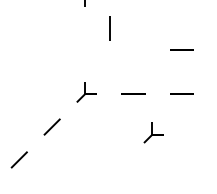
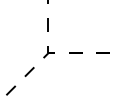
line: (108, 27) -> (47, 24), moved
line: (180, 48) -> (102, 27), removed
part: (152, 133) -> (86, 75), removed

